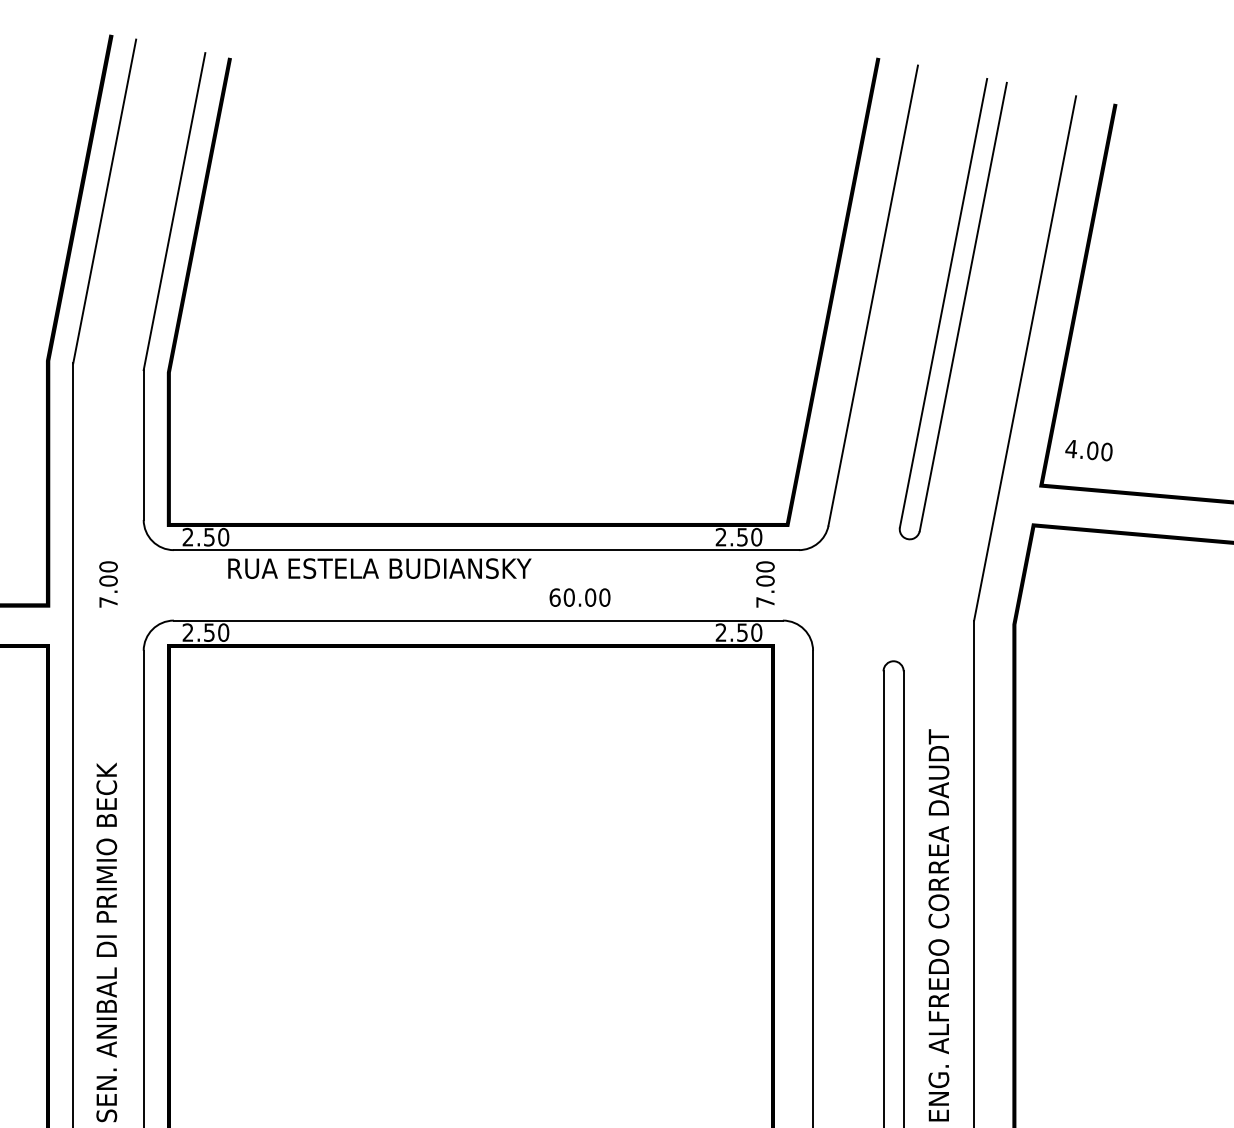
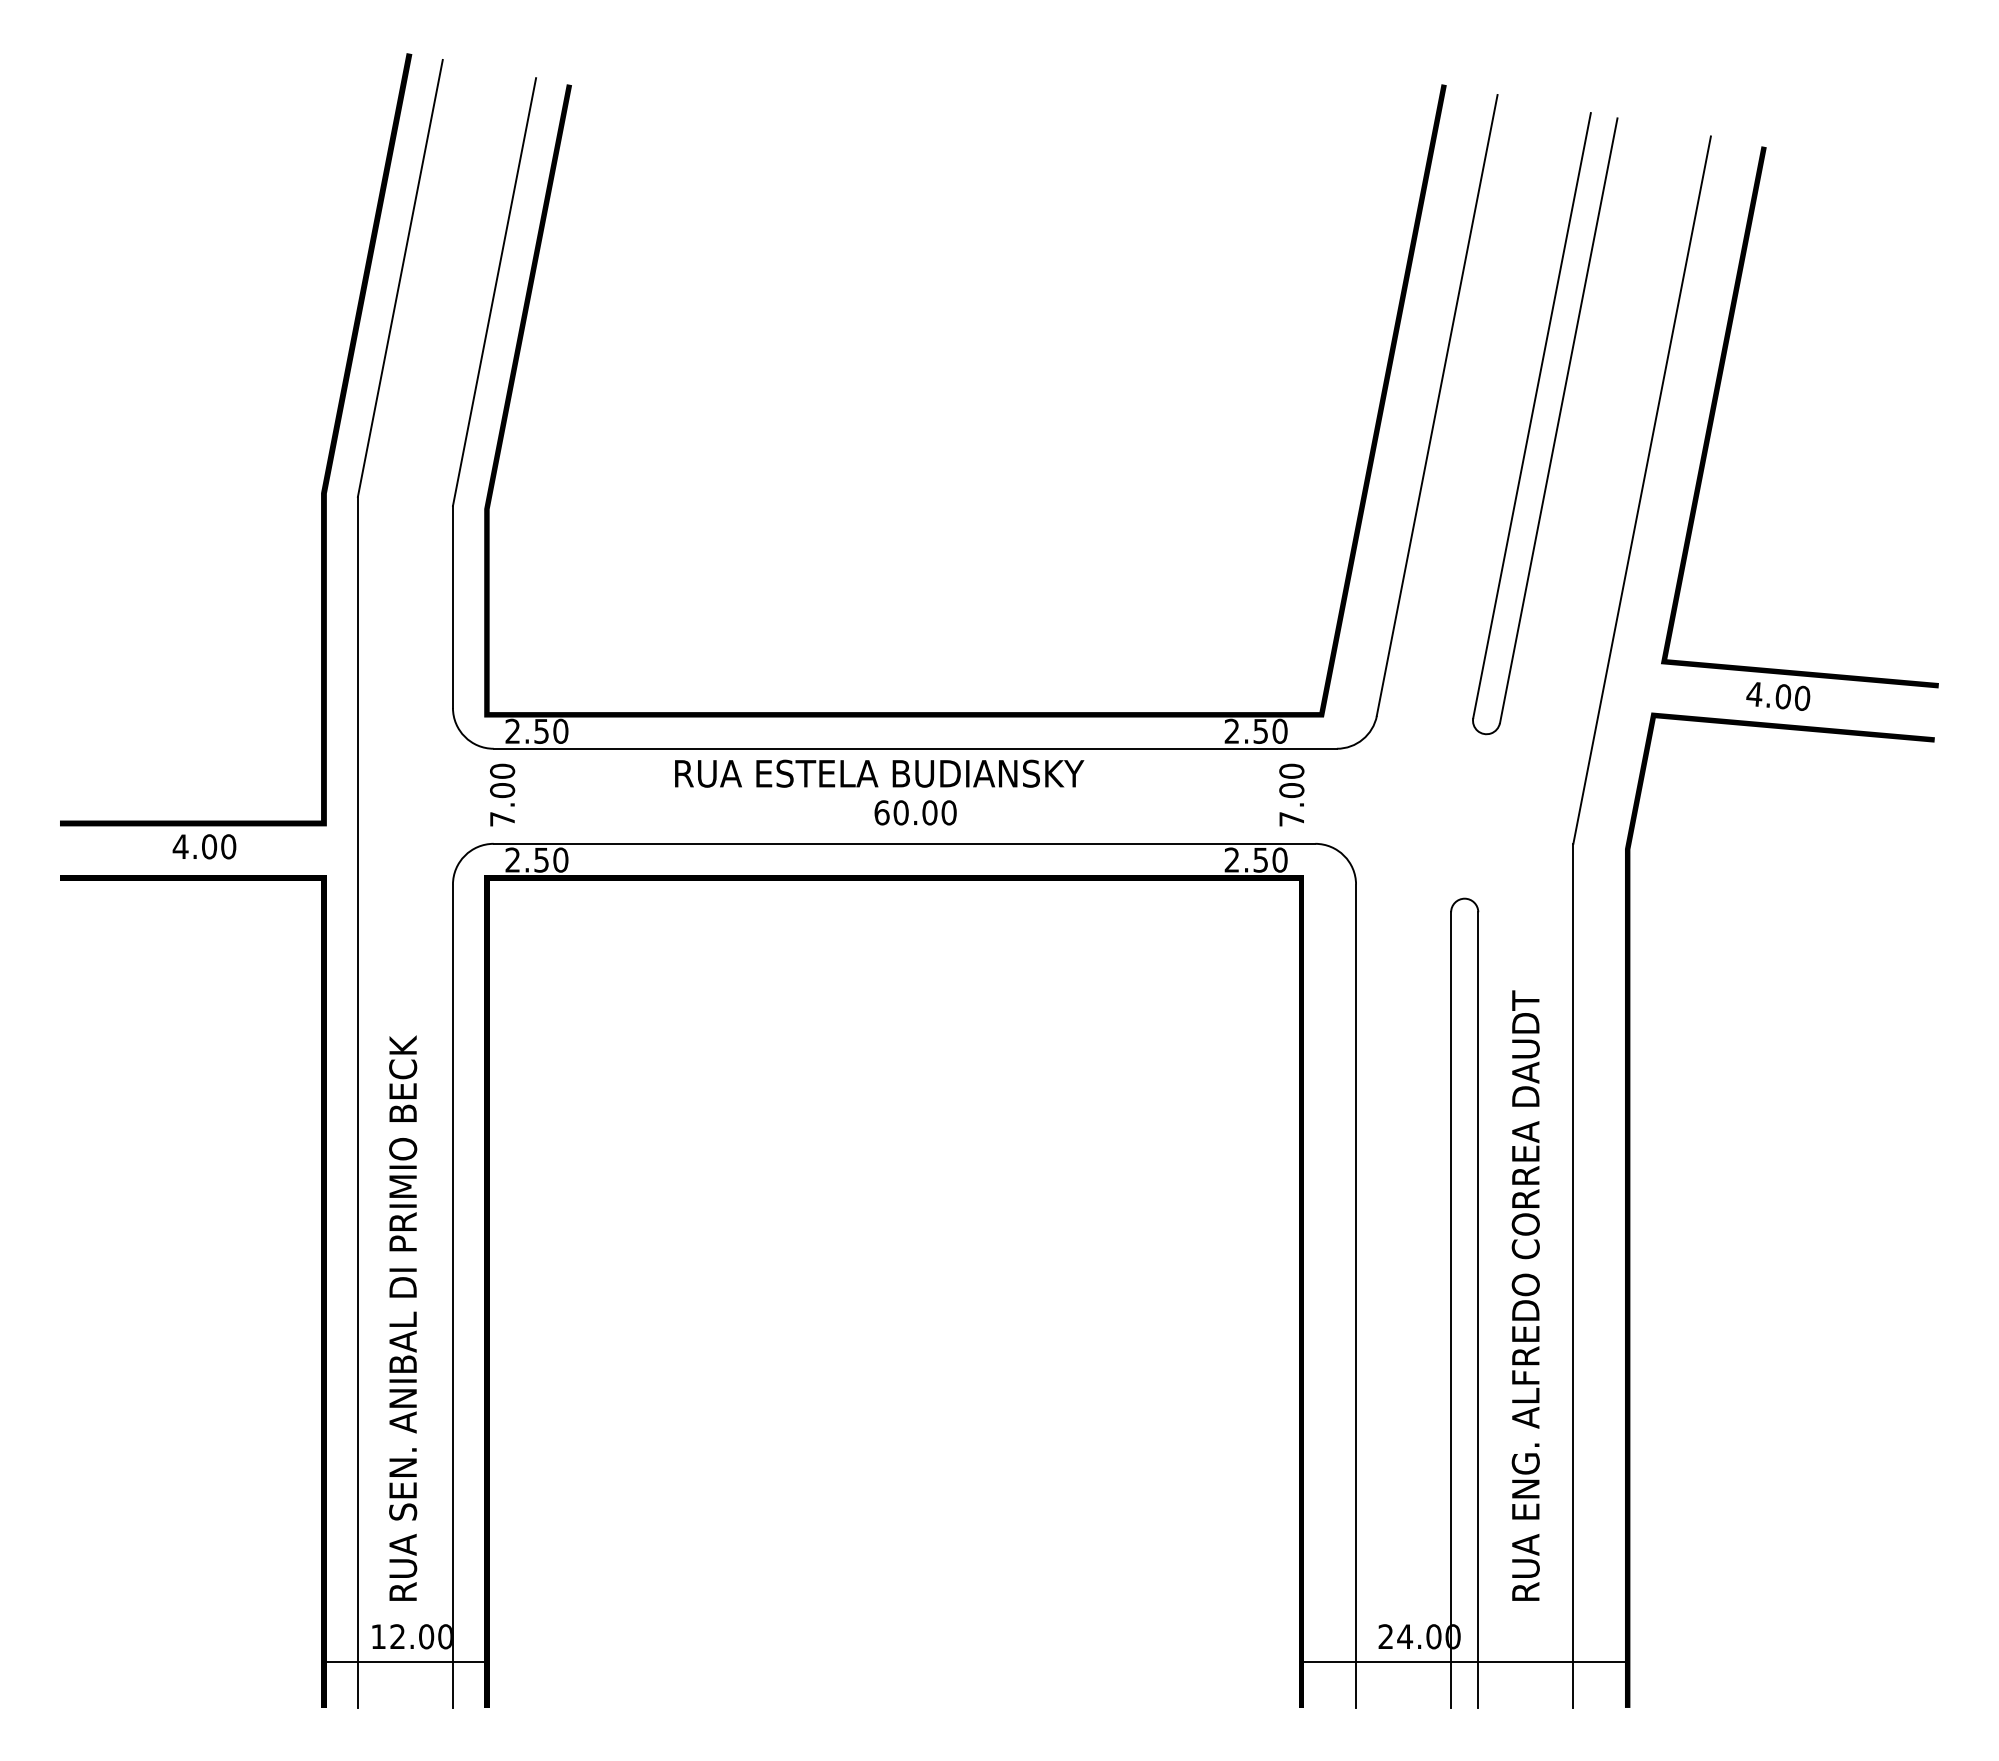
text: (1089, 450) -> (1778, 696), moved
text: (379, 568) -> (879, 773), moved
text: (108, 584) -> (502, 794), moved
text: (579, 597) -> (915, 812), moved

